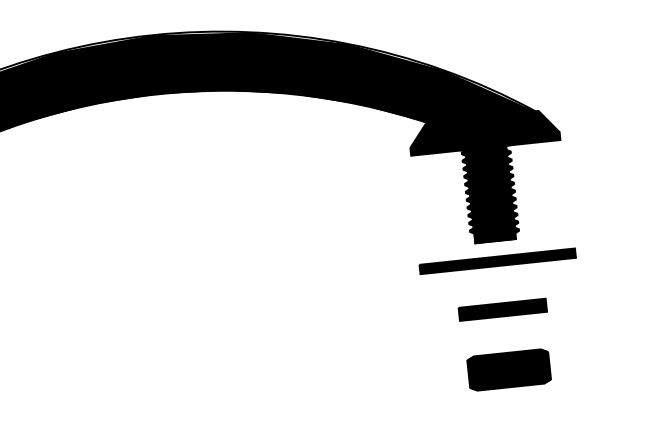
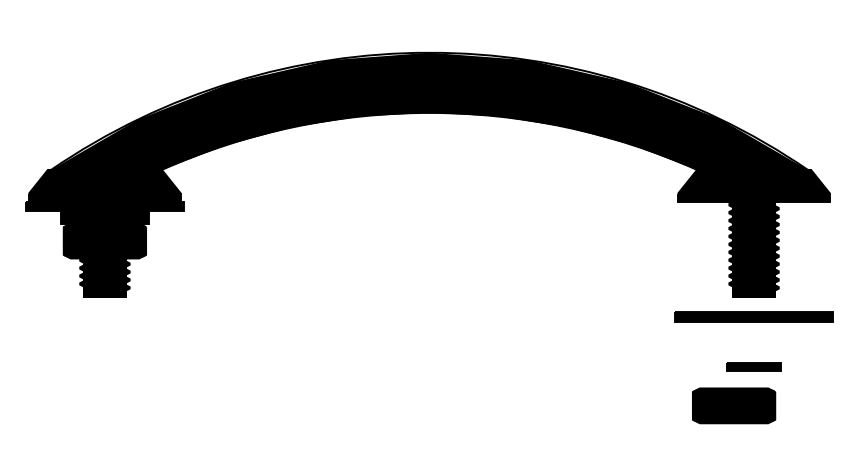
part: (502, 309) -> (753, 366), size x0.6
part: (509, 369) -> (734, 405), moved

